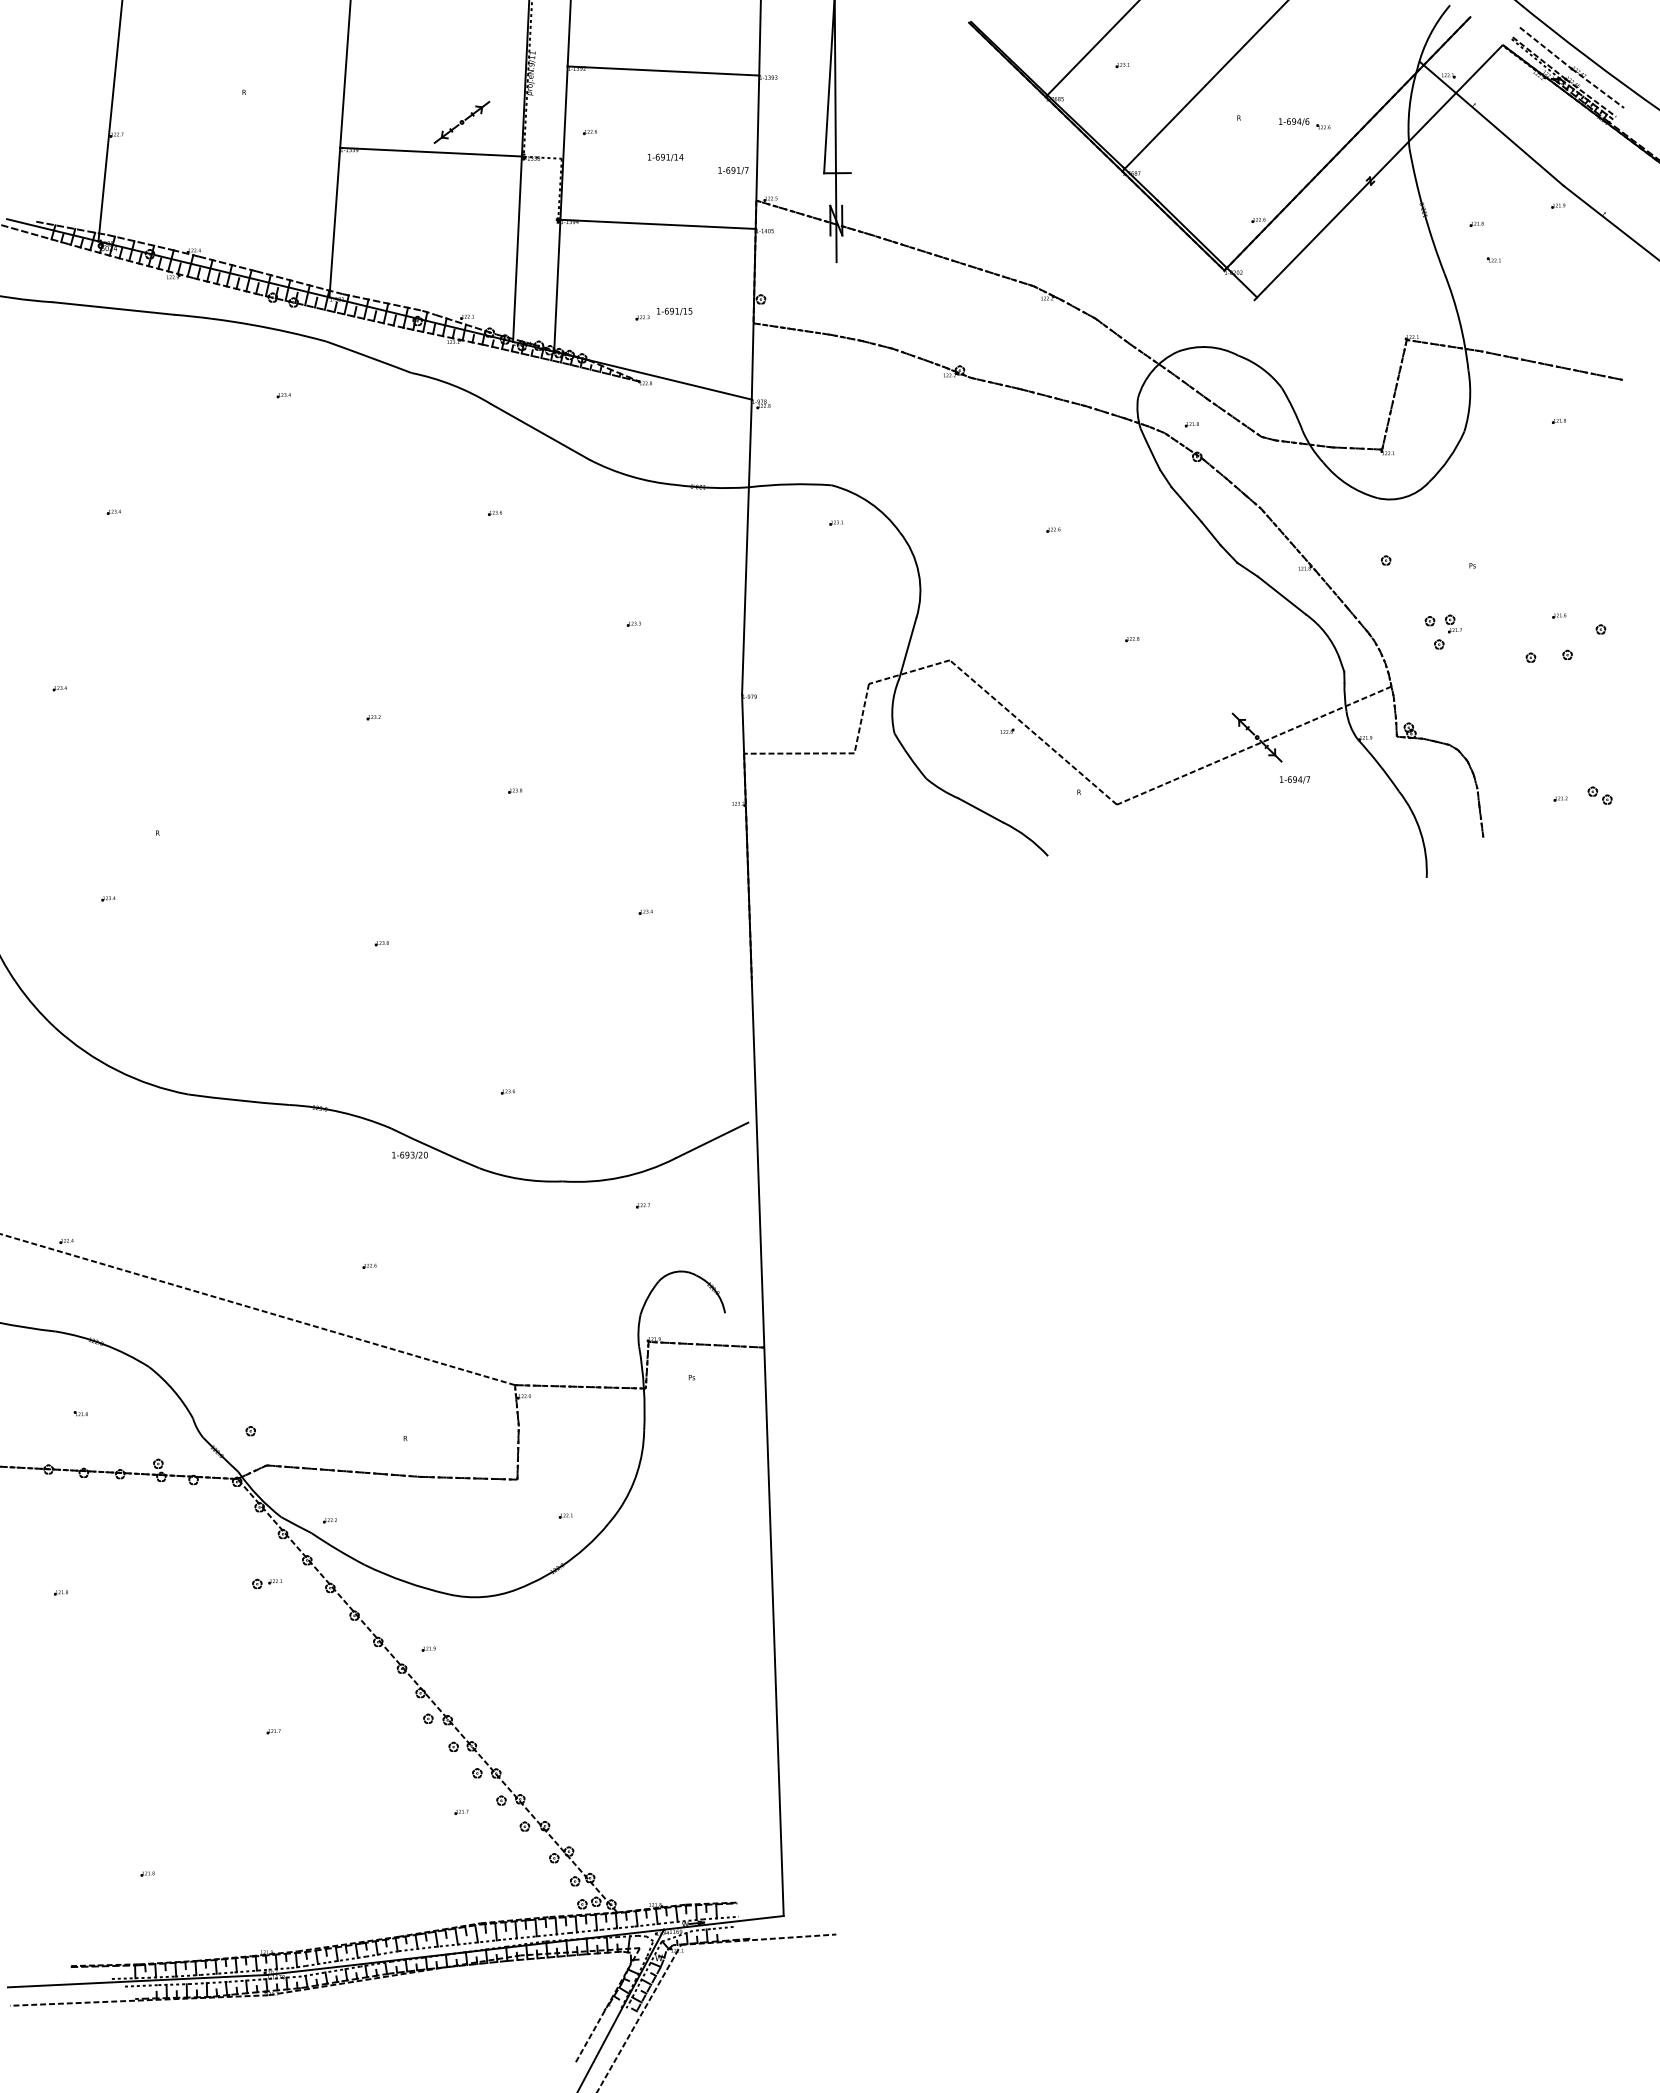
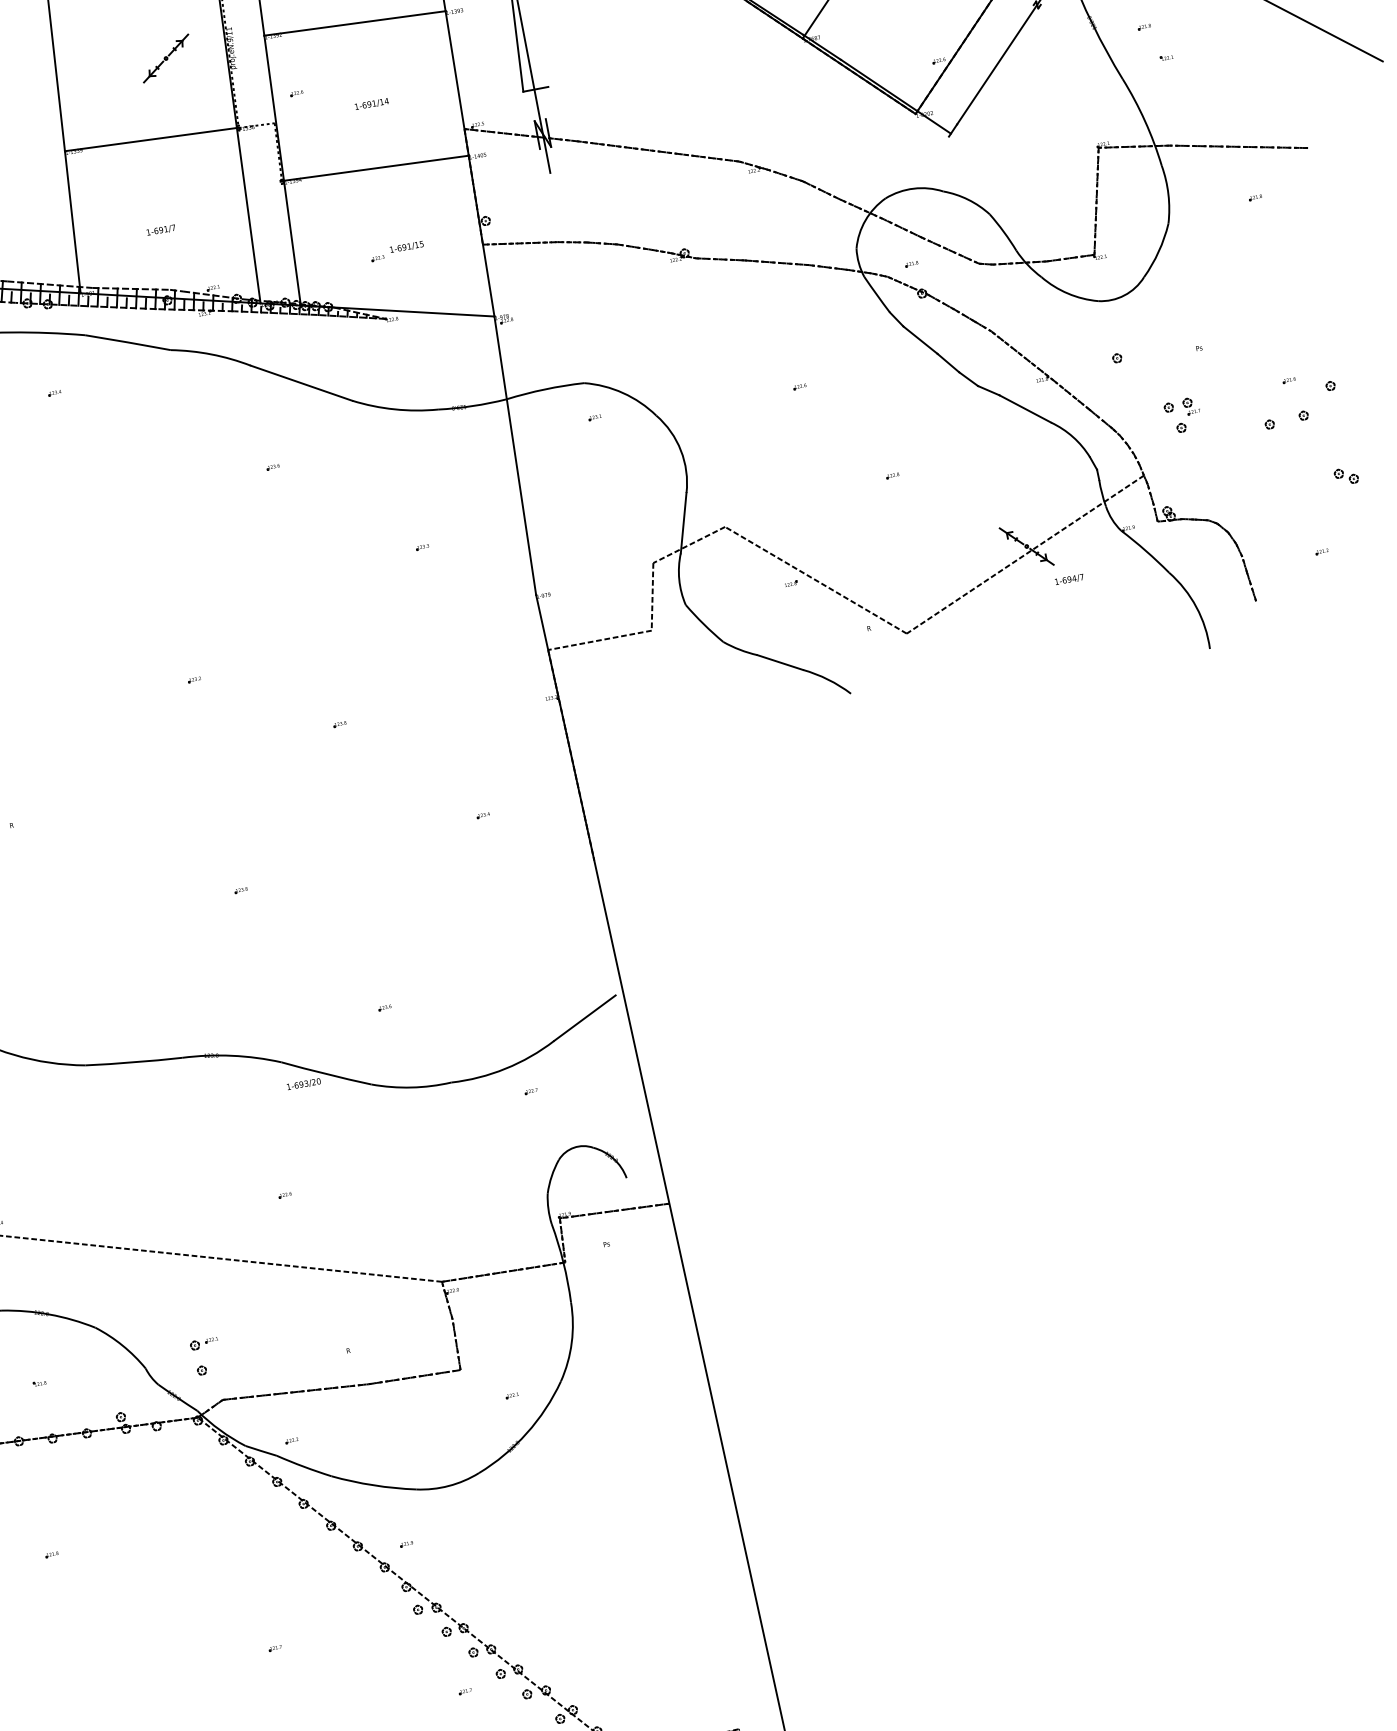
part: (461, 121) -> (165, 57), moved
text: (733, 170) -> (161, 230), moved
part: (1599, 795) -> (1345, 476), moved
part: (266, 1583) -> (203, 1343), moved

